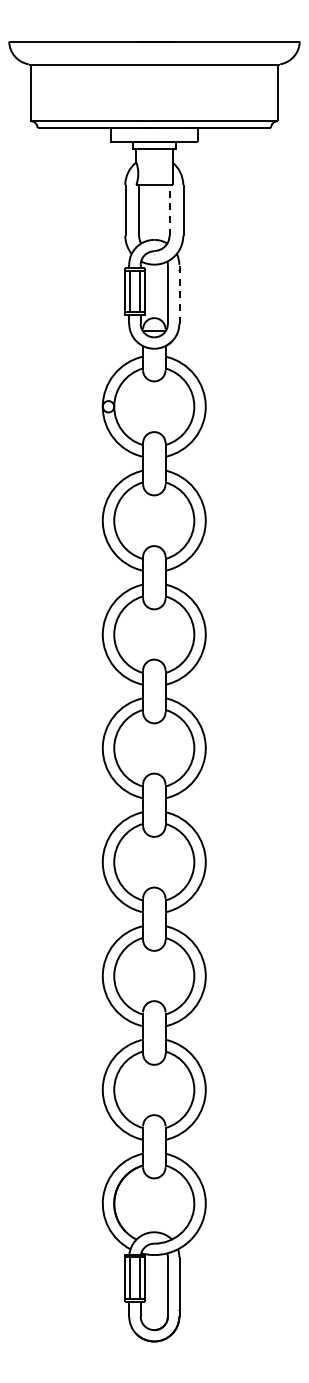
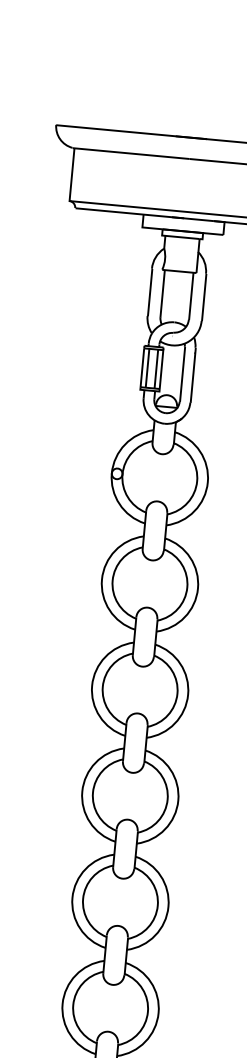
line: (169, 210) -> (190, 296), dashed -> solid
line: (179, 294) -> (193, 375), dashed -> solid

